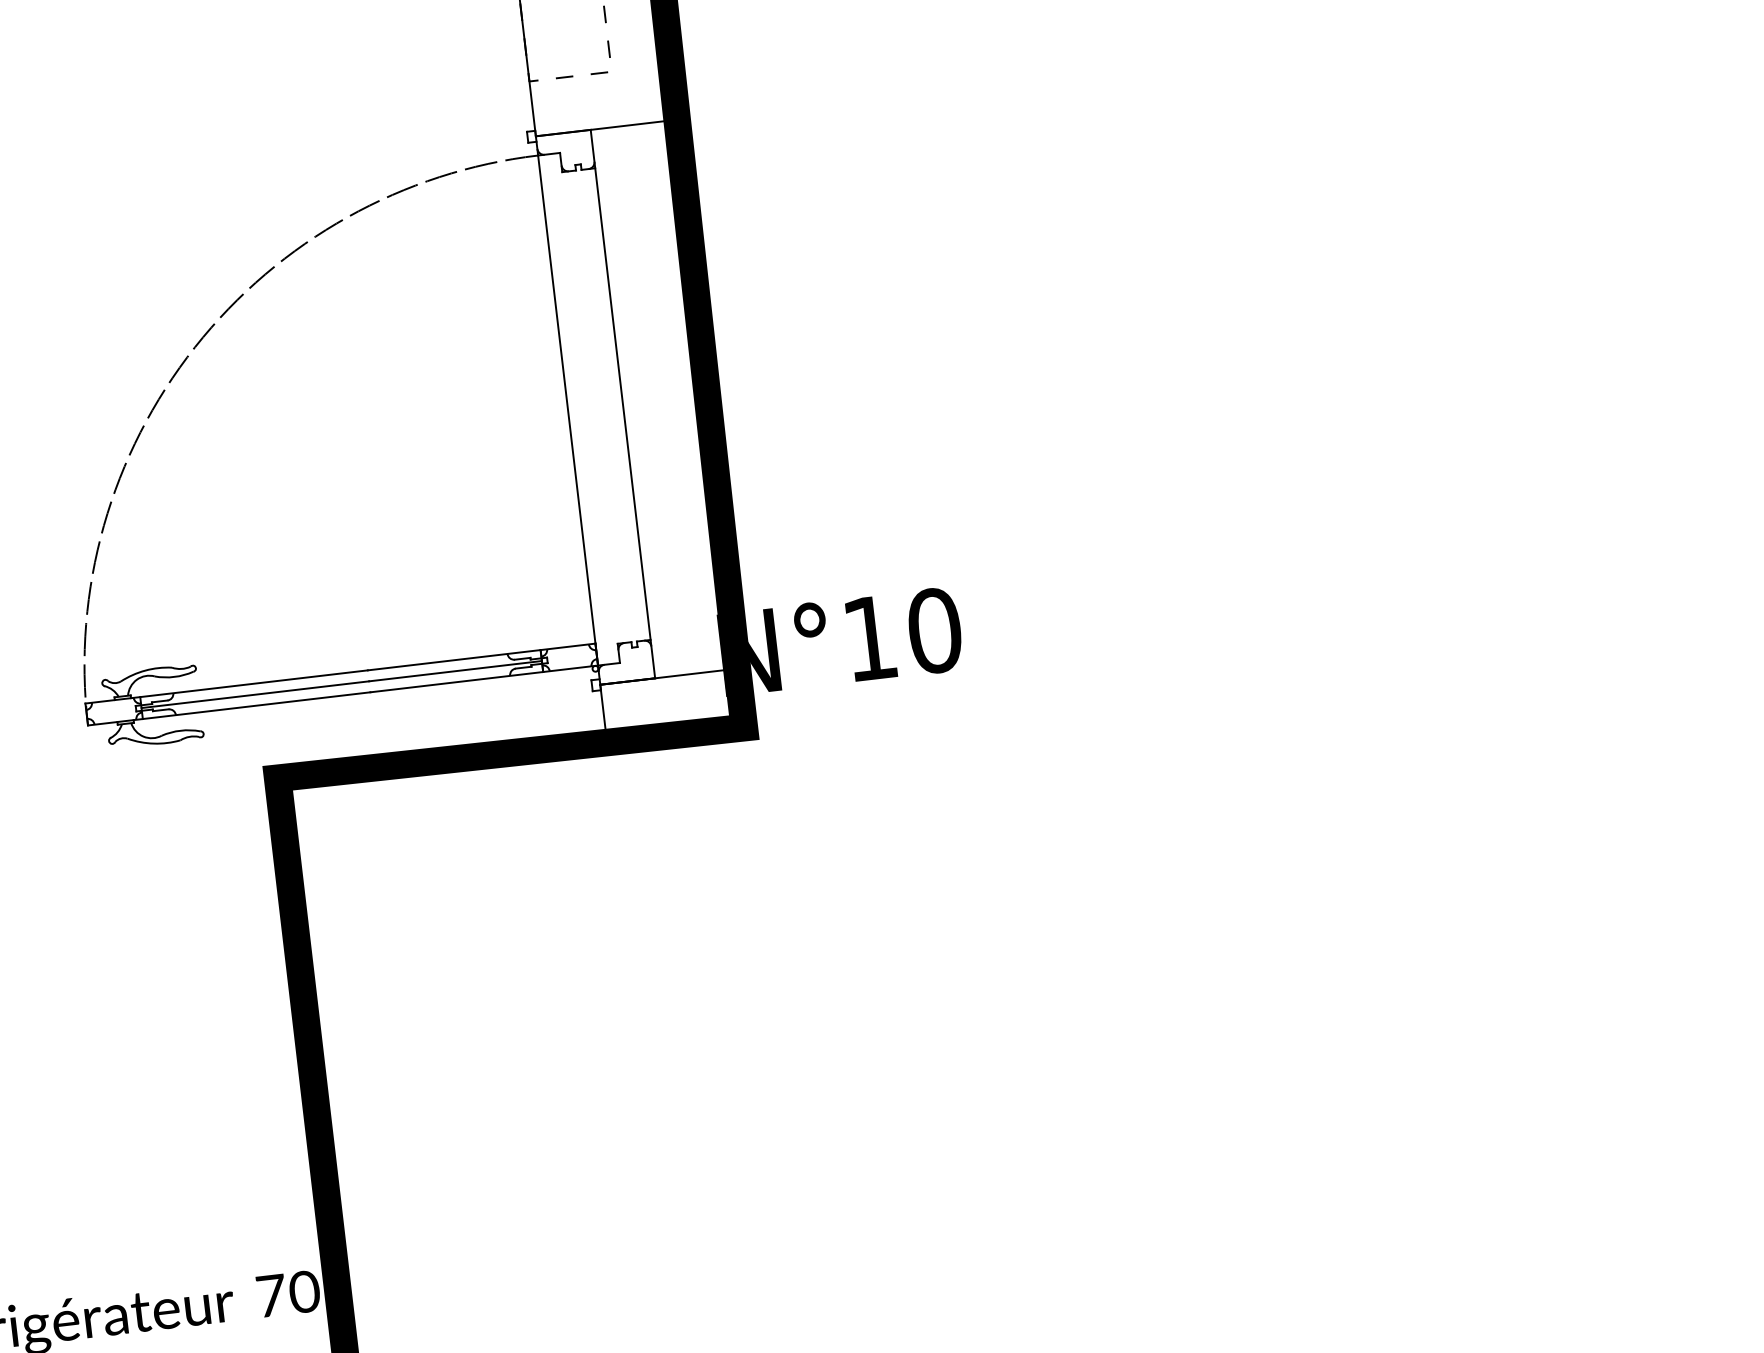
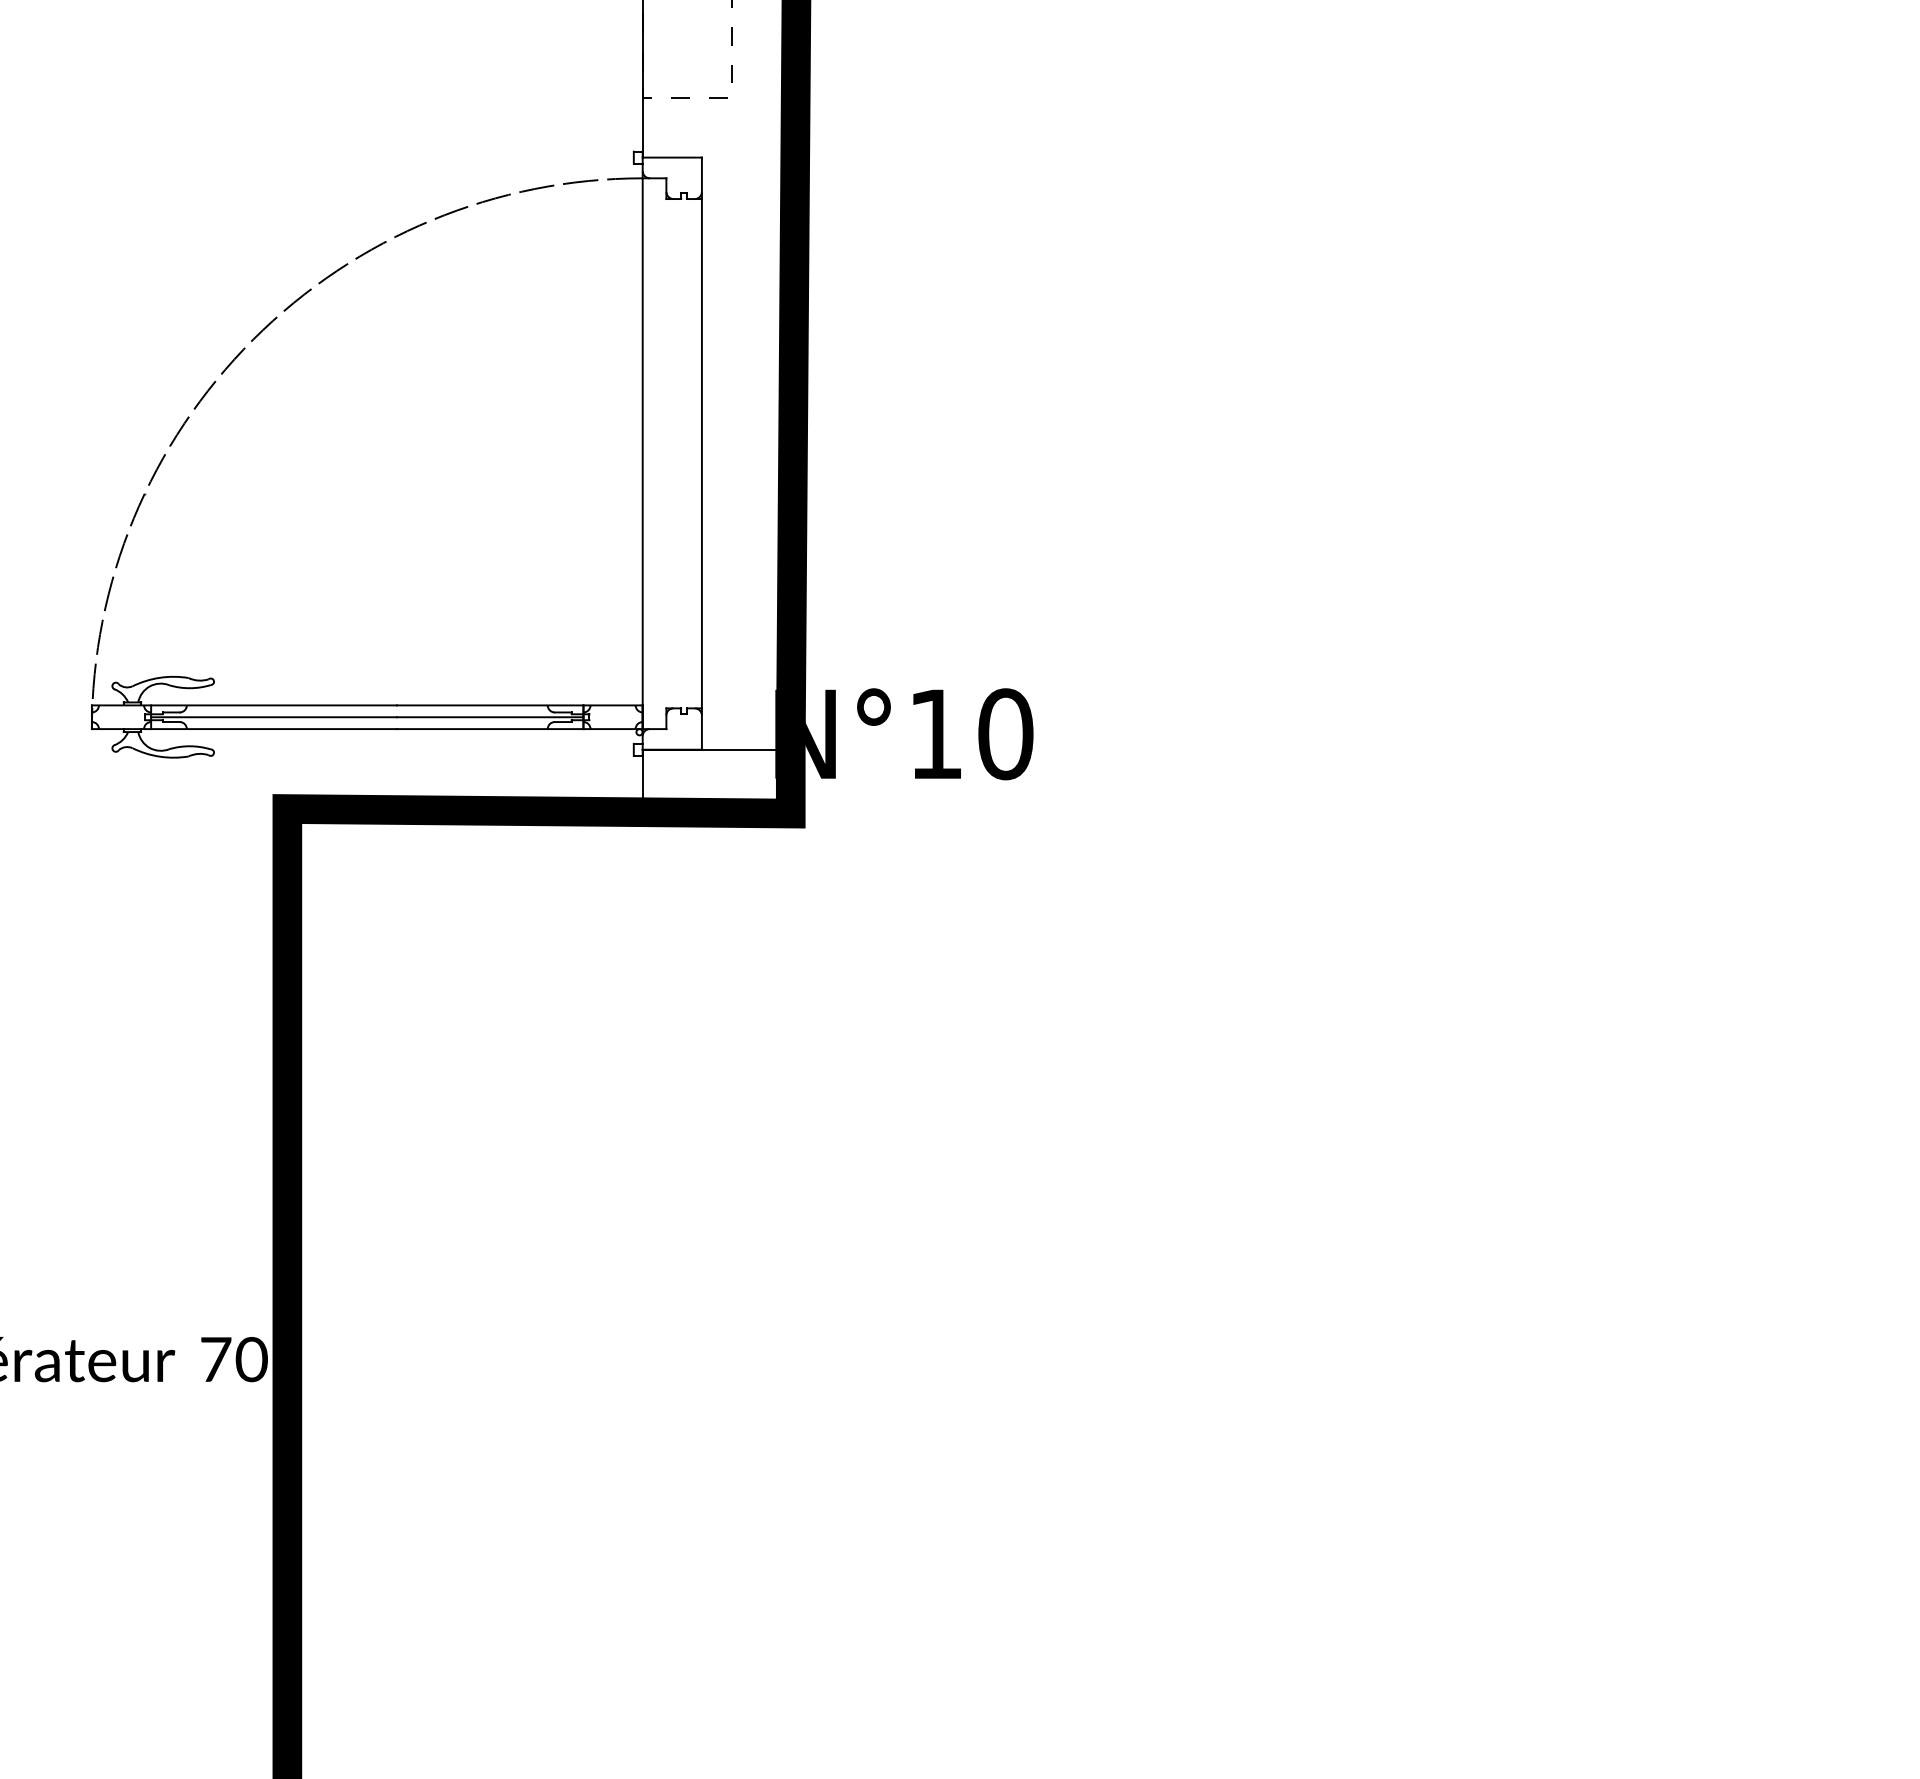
line: (604, 128) -> (716, 157), removed

